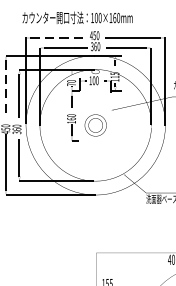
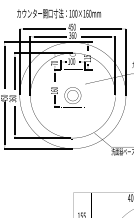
line: (59, 37) -> (45, 28), dashed -> solid
line: (5, 88) -> (4, 67), dashed -> solid

